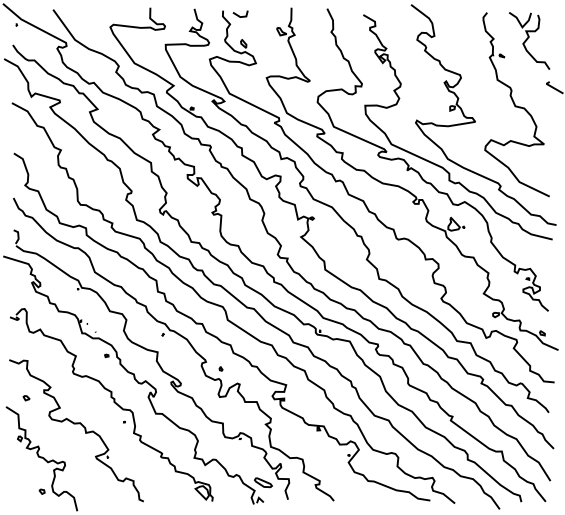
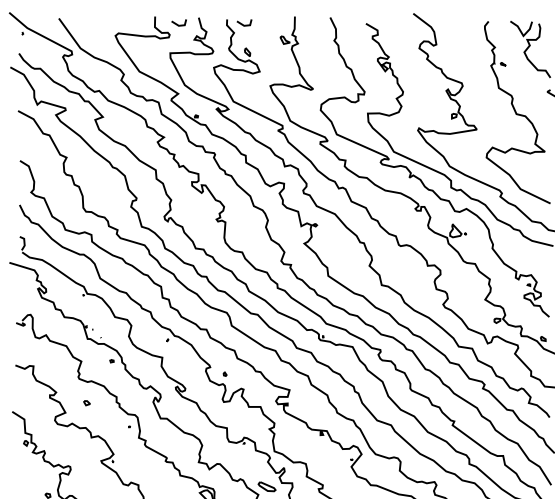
line: (172, 14) -> (177, 23), added
part: (26, 398) -> (86, 403), moved

